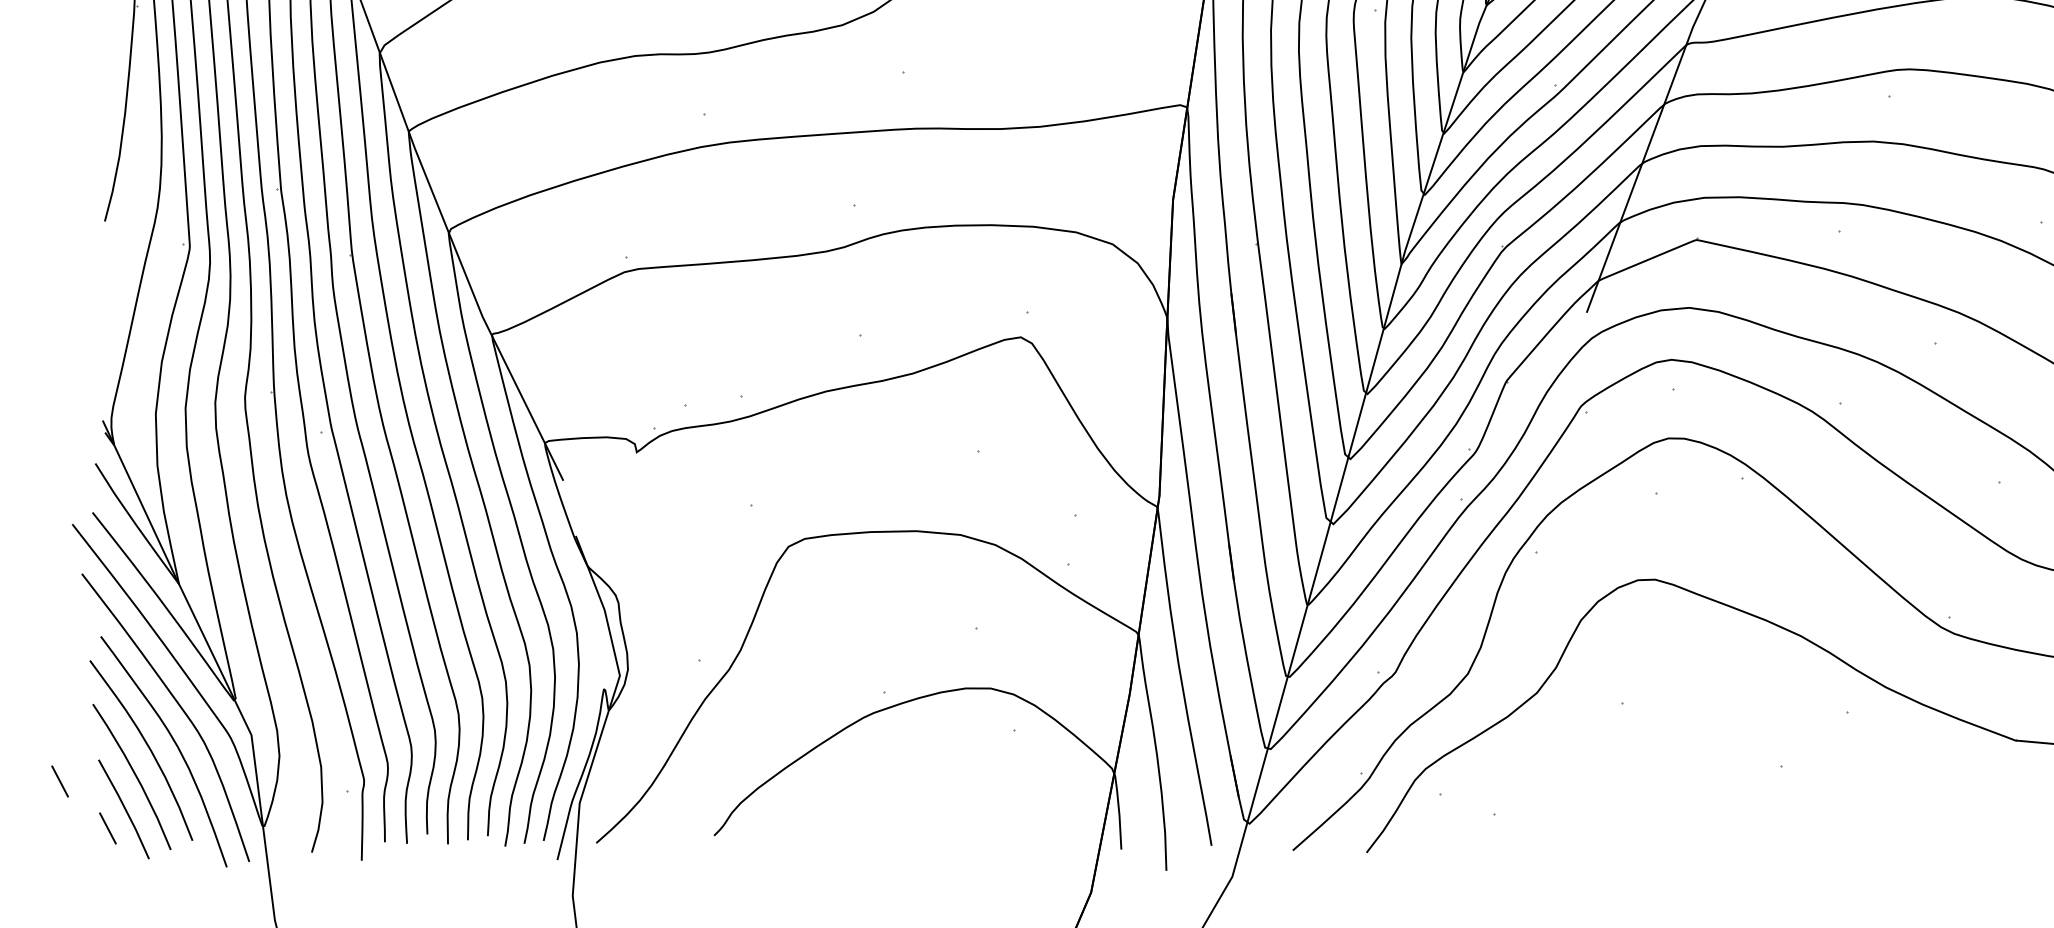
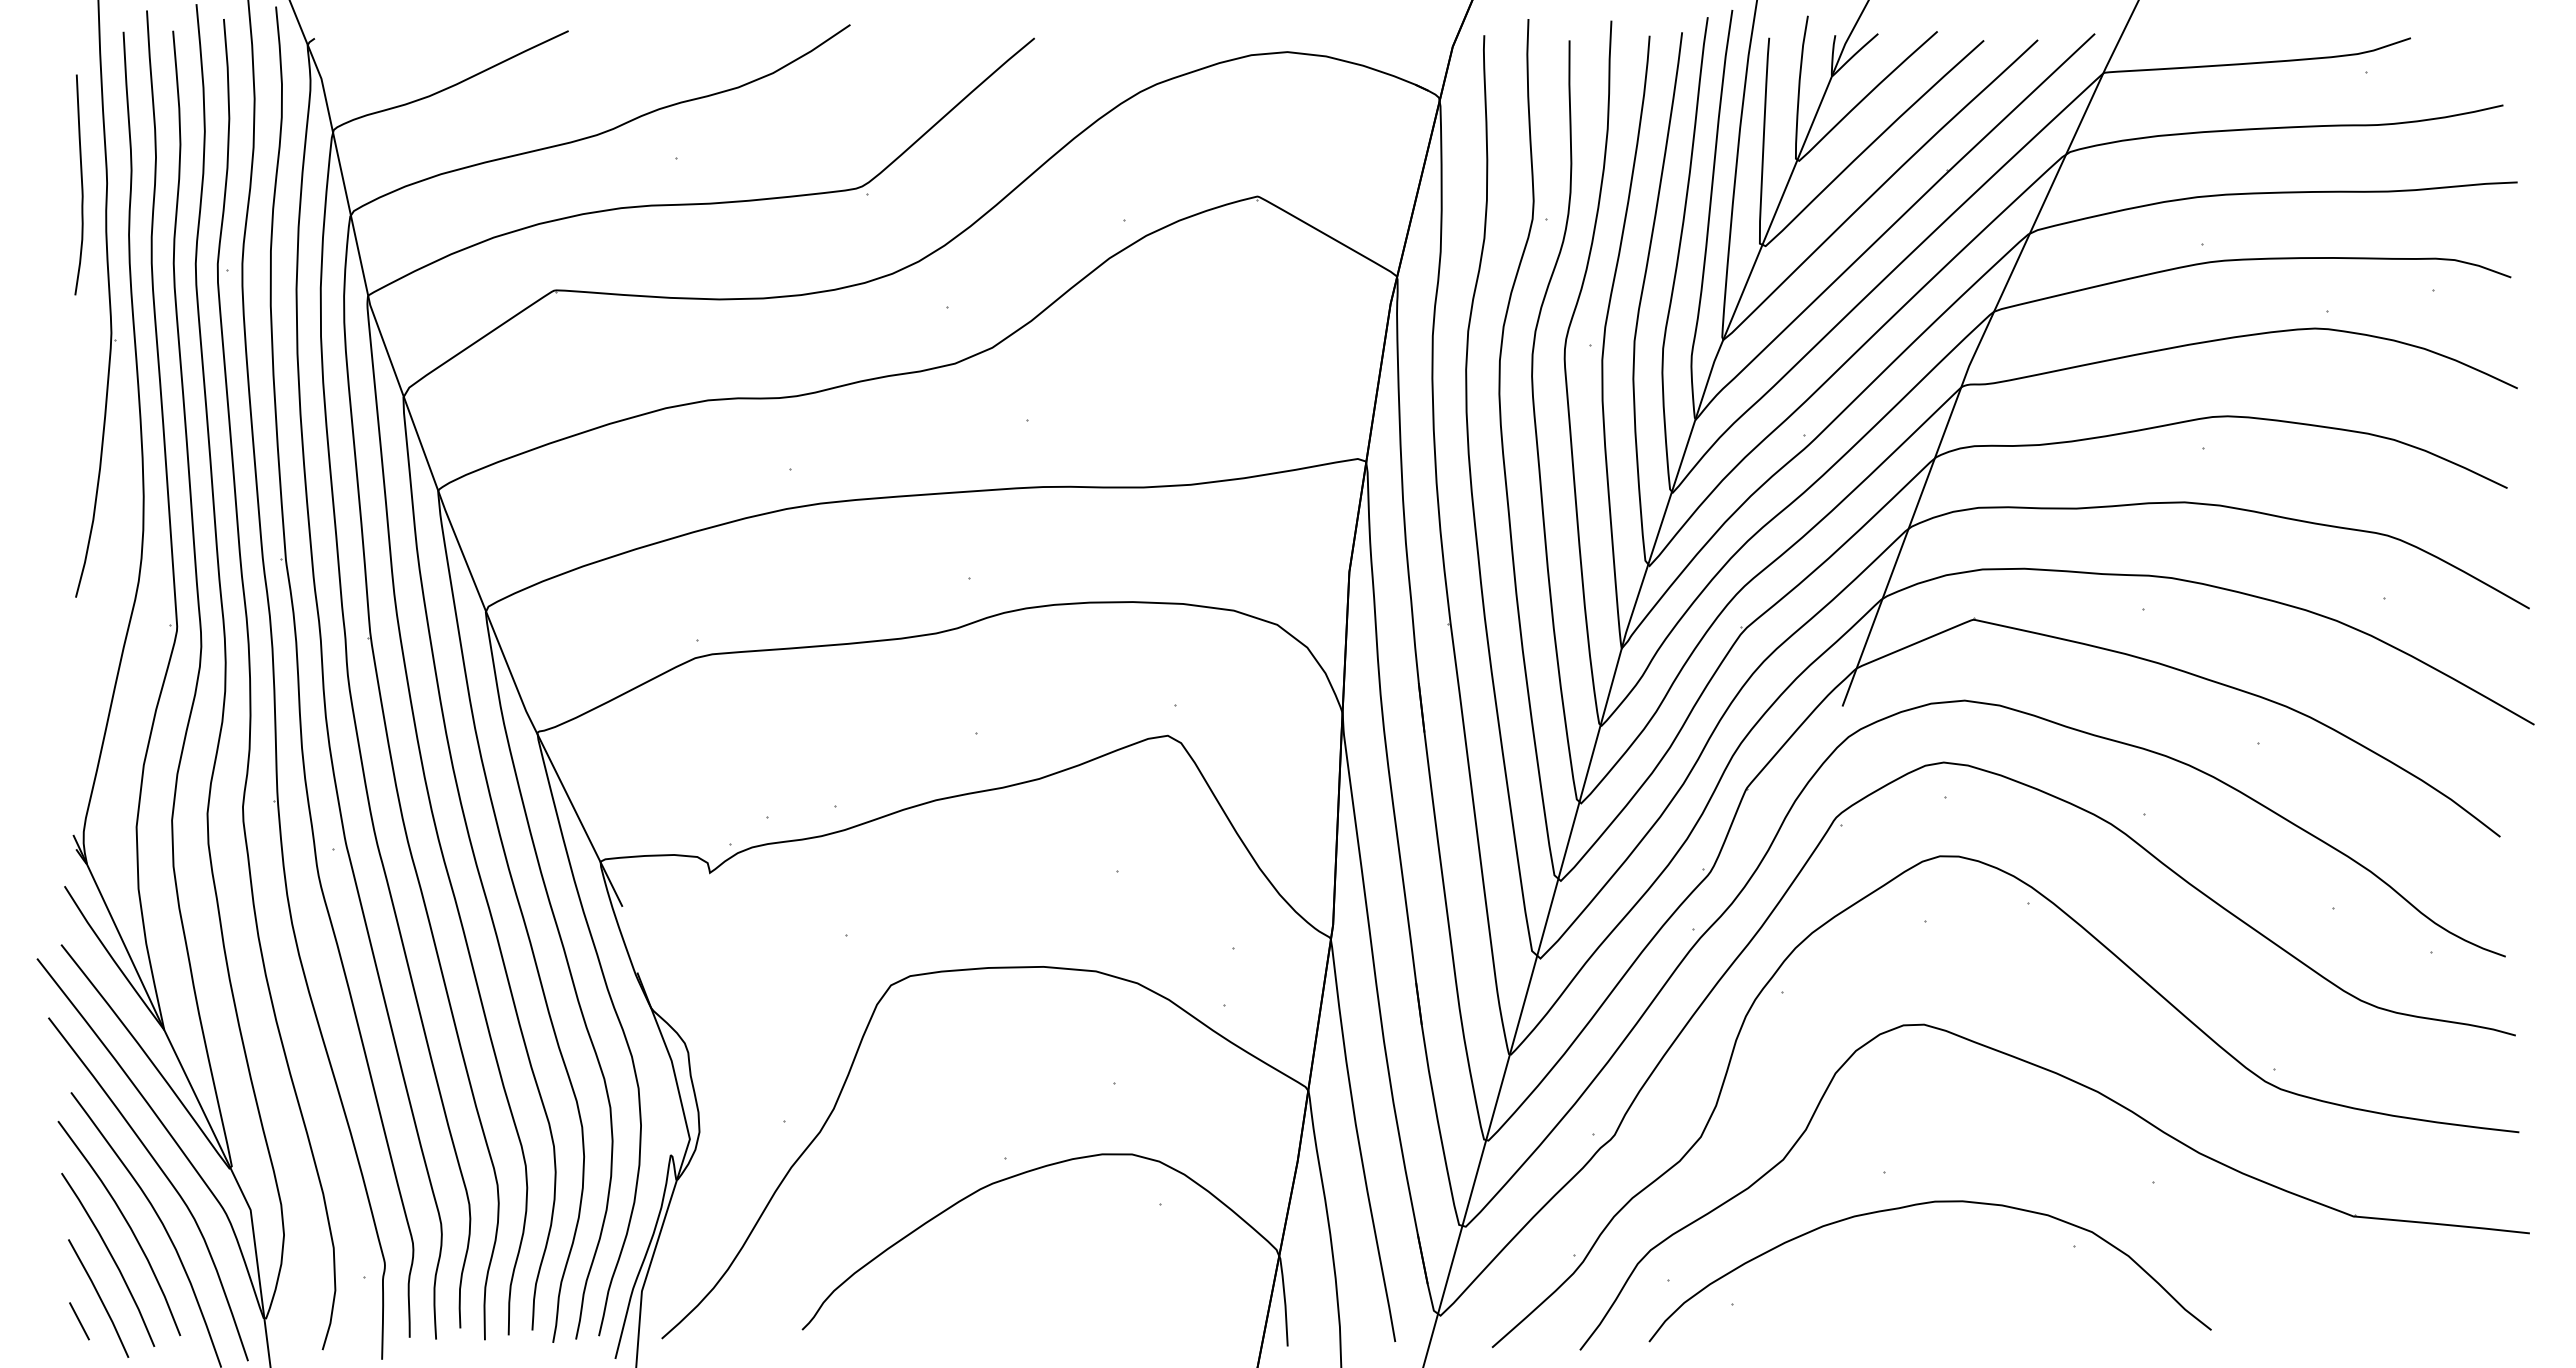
curve: (1650, 731) -> (1918, 1205), added
line: (60, 781) -> (22, 1265), removed

